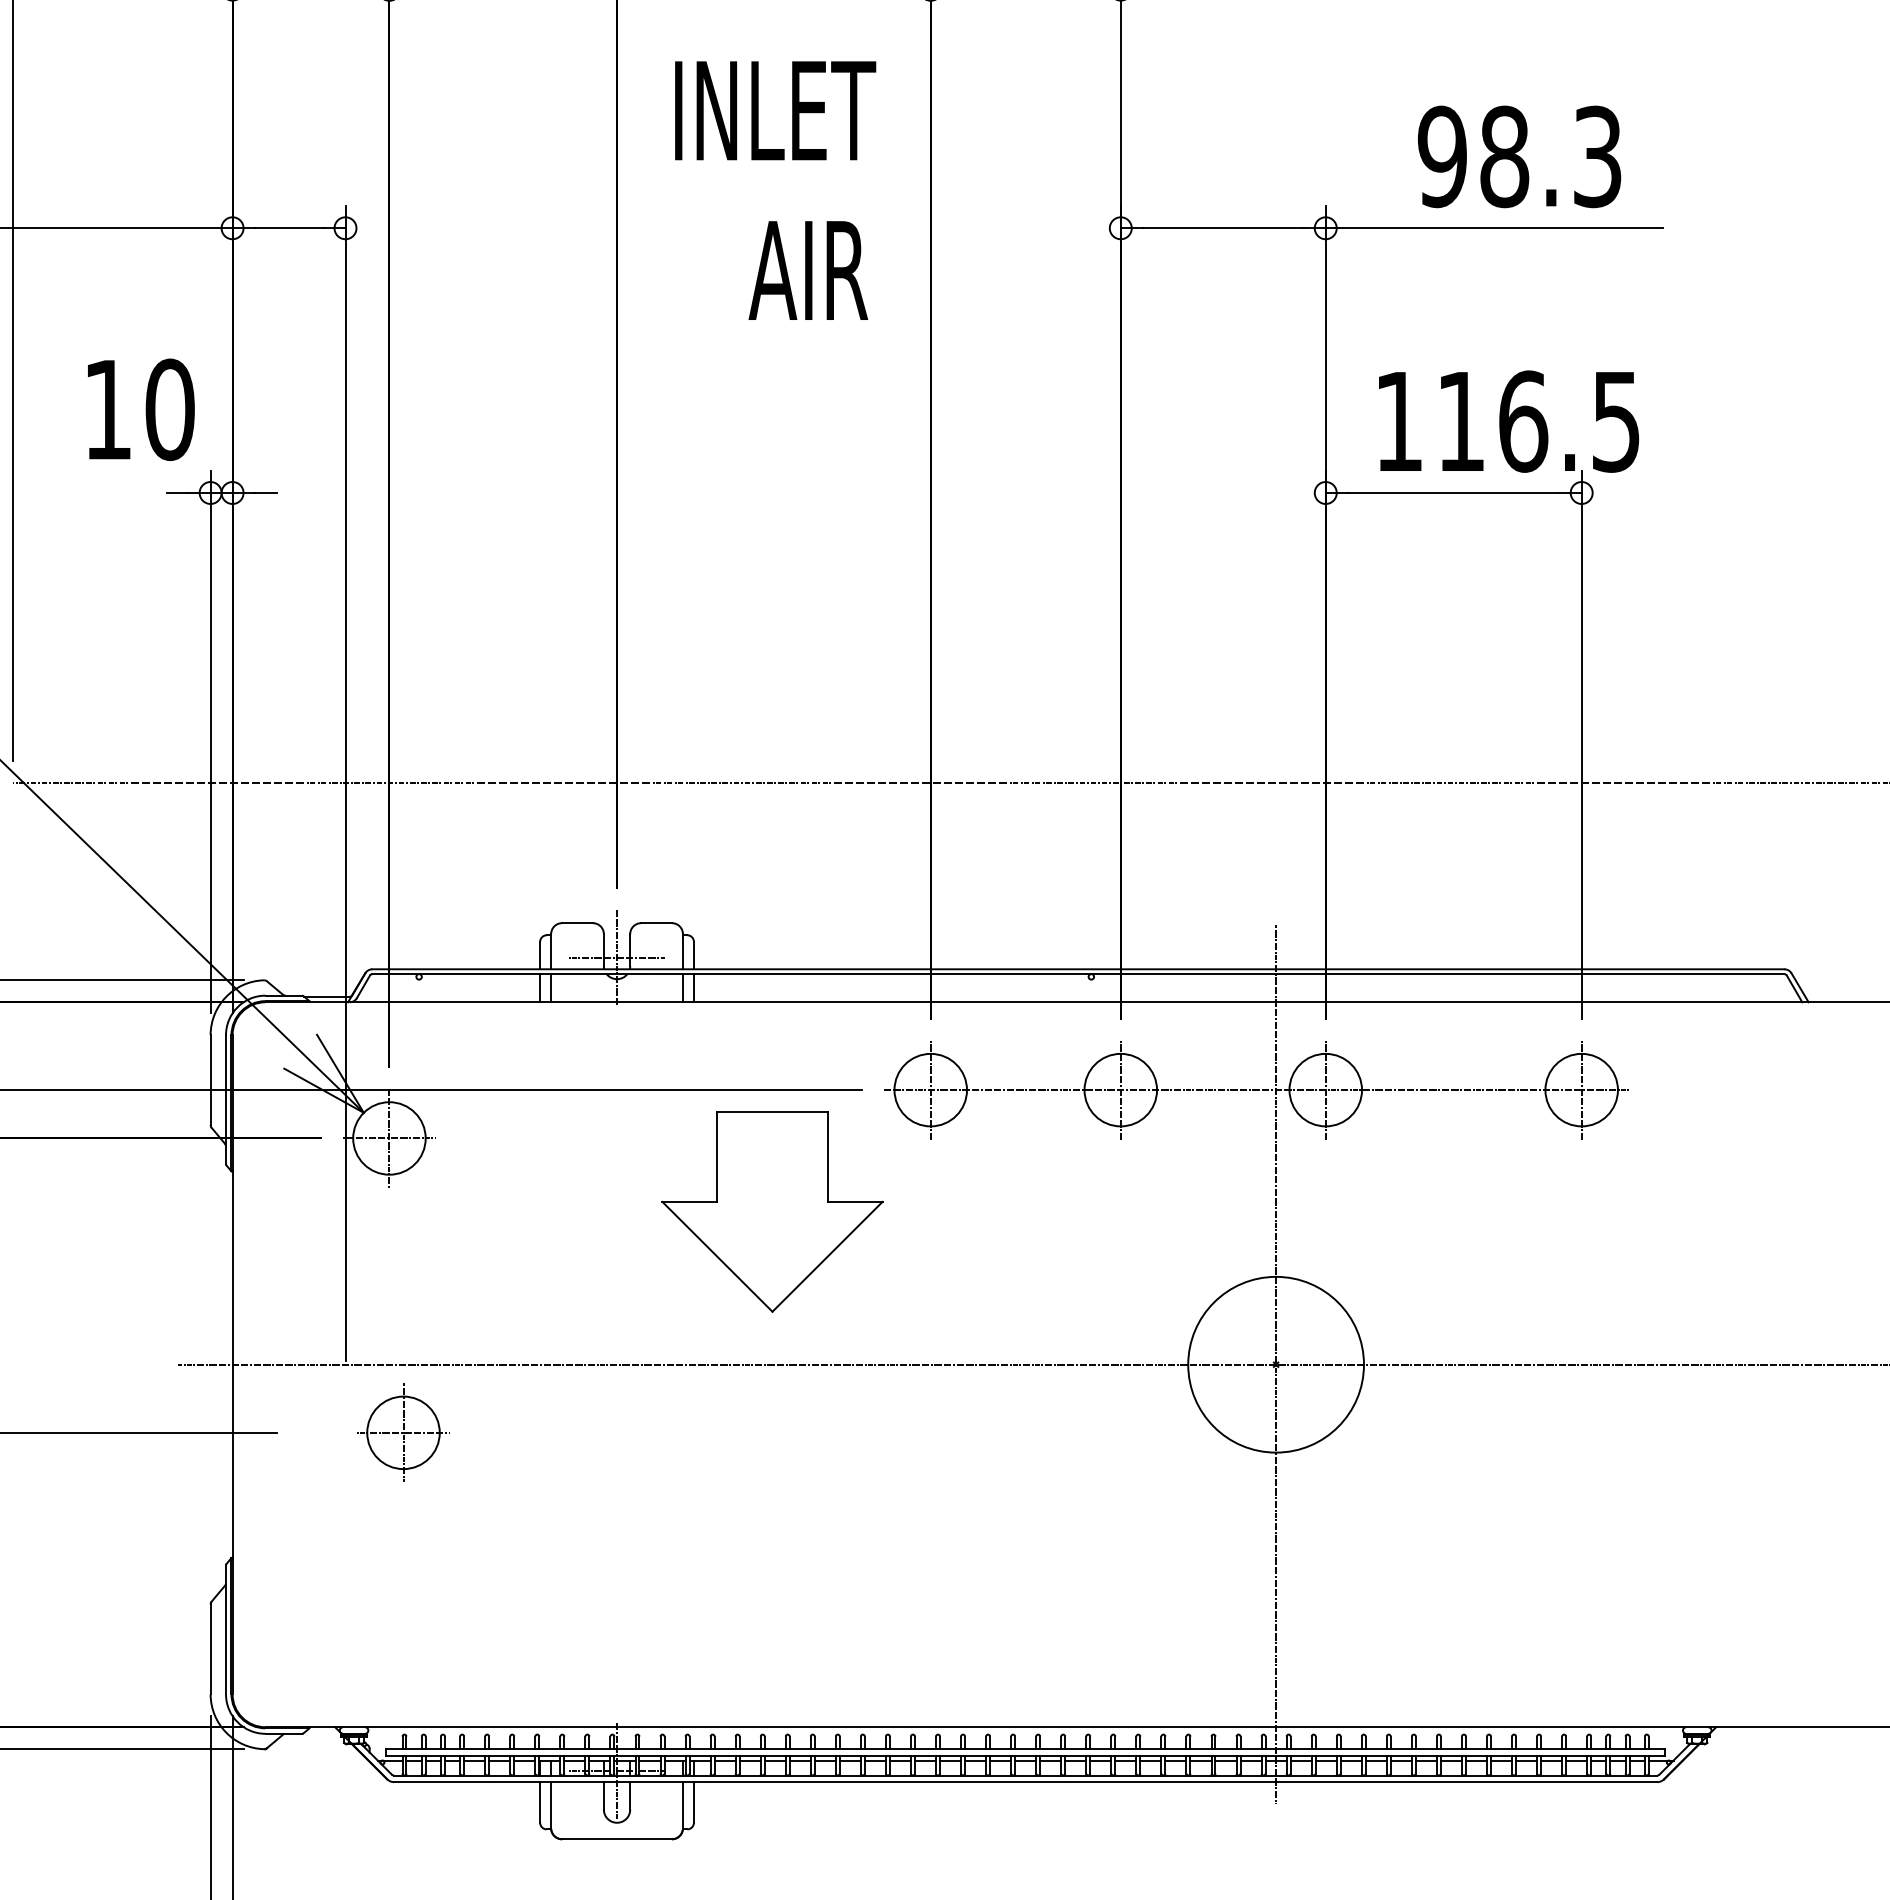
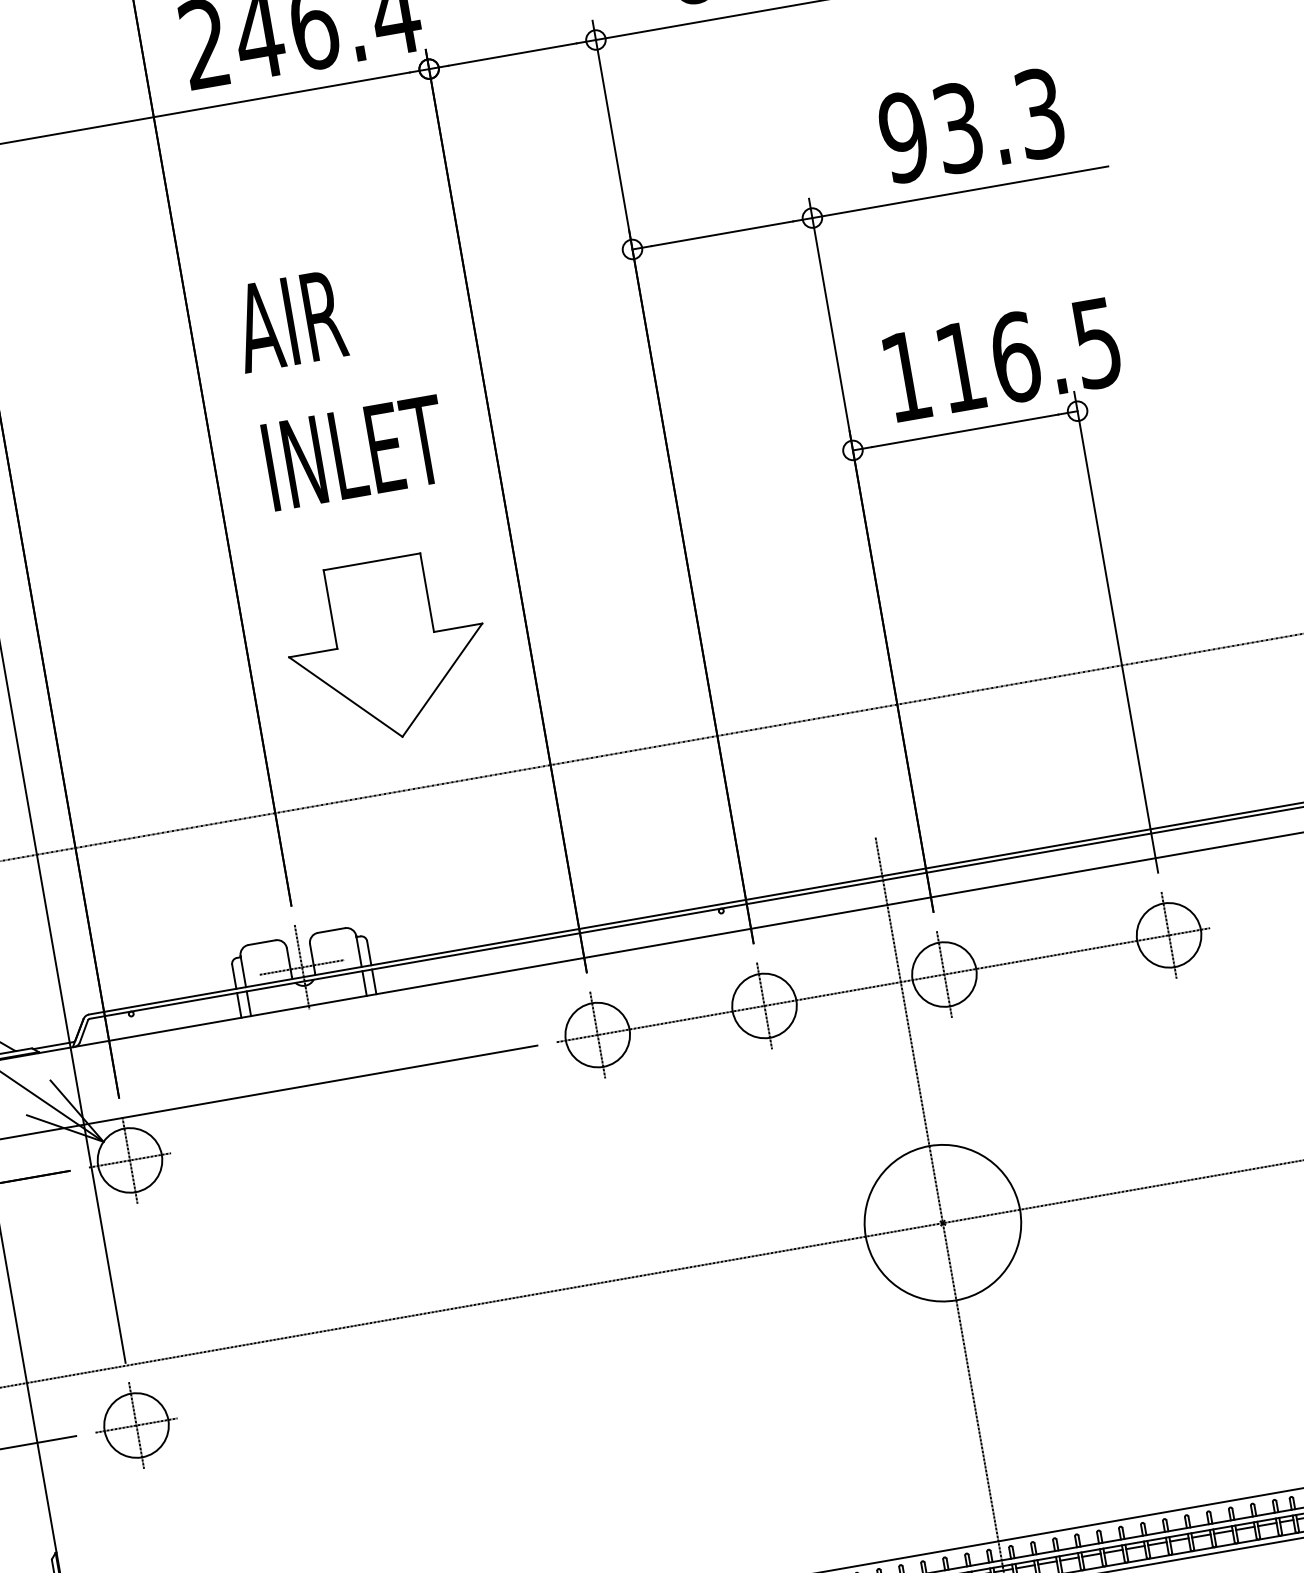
text: (775, 110) -> (355, 452), moved
text: (1504, 156) -> (958, 127), 98.3 -> 93.3
text: (808, 270) -> (290, 321), moved
part: (772, 1211) -> (387, 648), moved
part: (403, 1432) -> (136, 1425), moved

